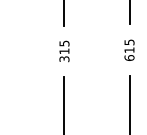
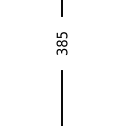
text: (64, 51) -> (62, 43), 315 -> 385

